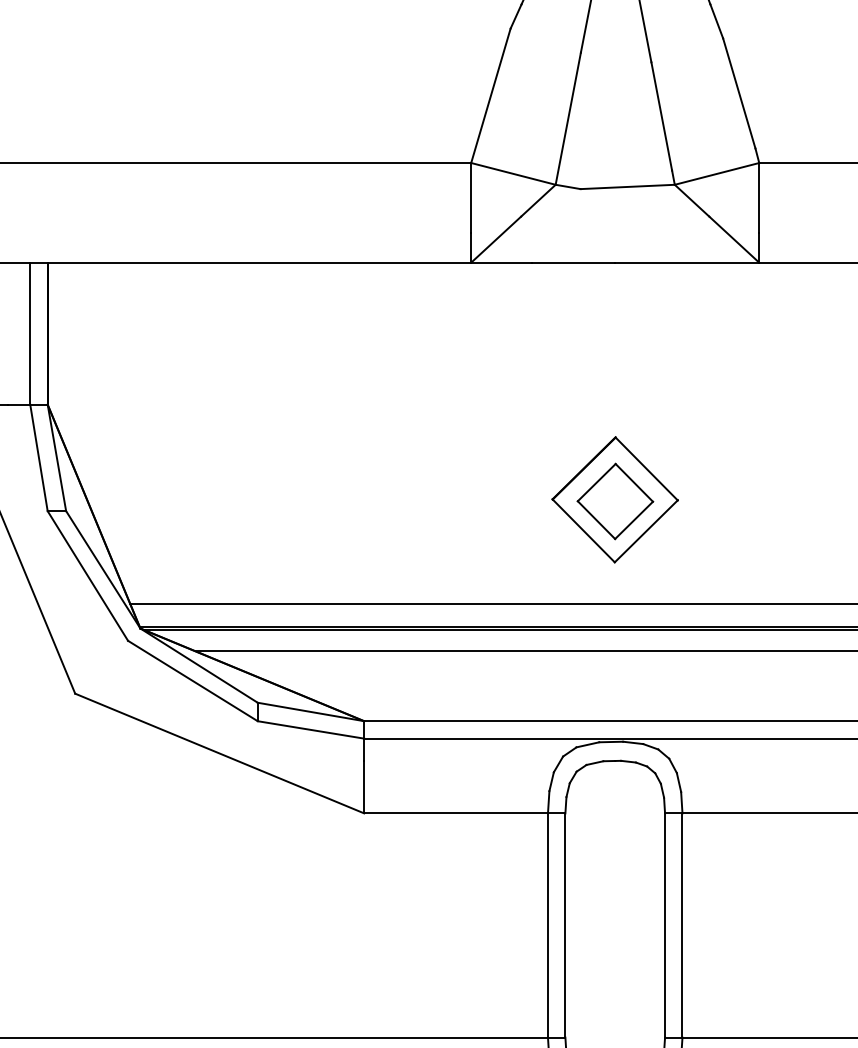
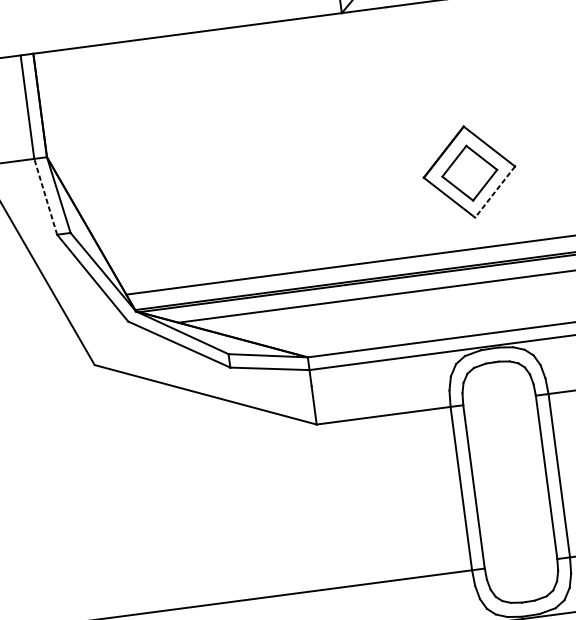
line: (38, 457) -> (45, 196), solid -> dashed
line: (645, 531) -> (494, 192), solid -> dashed

